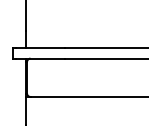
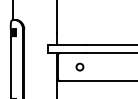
circle: (56, 76) -> (79, 66), added

